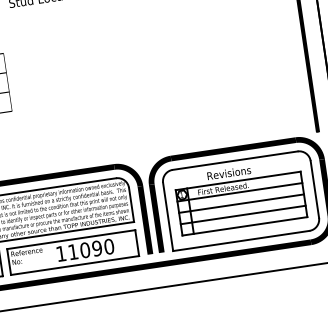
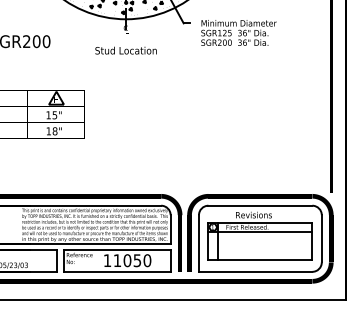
line: (241, 203) -> (260, 241), removed
line: (243, 214) -> (260, 250), removed
text: (97, 248) -> (137, 260), 11090 -> 11050

